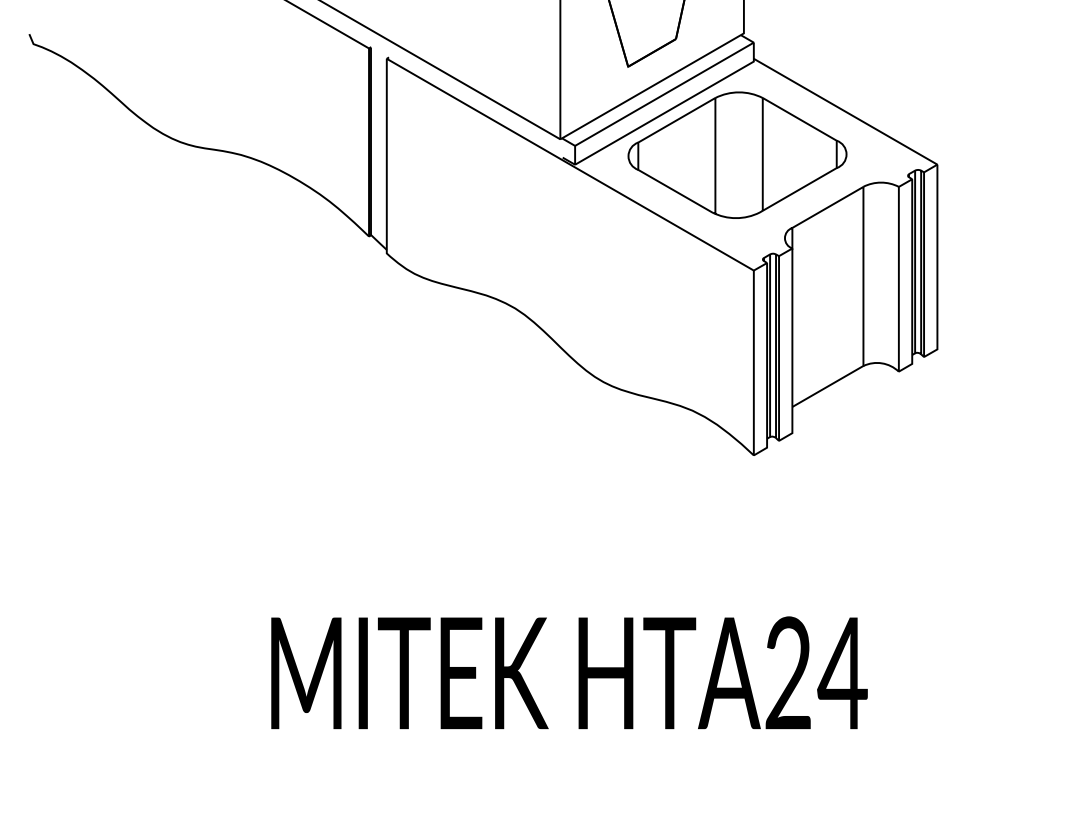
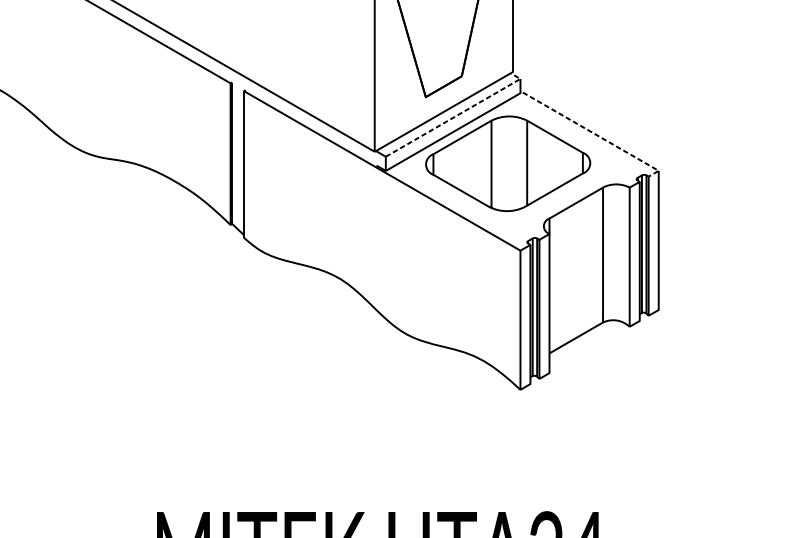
line: (671, 90) -> (458, 115), solid -> dashed
line: (855, 117) -> (597, 135), solid -> dashed

